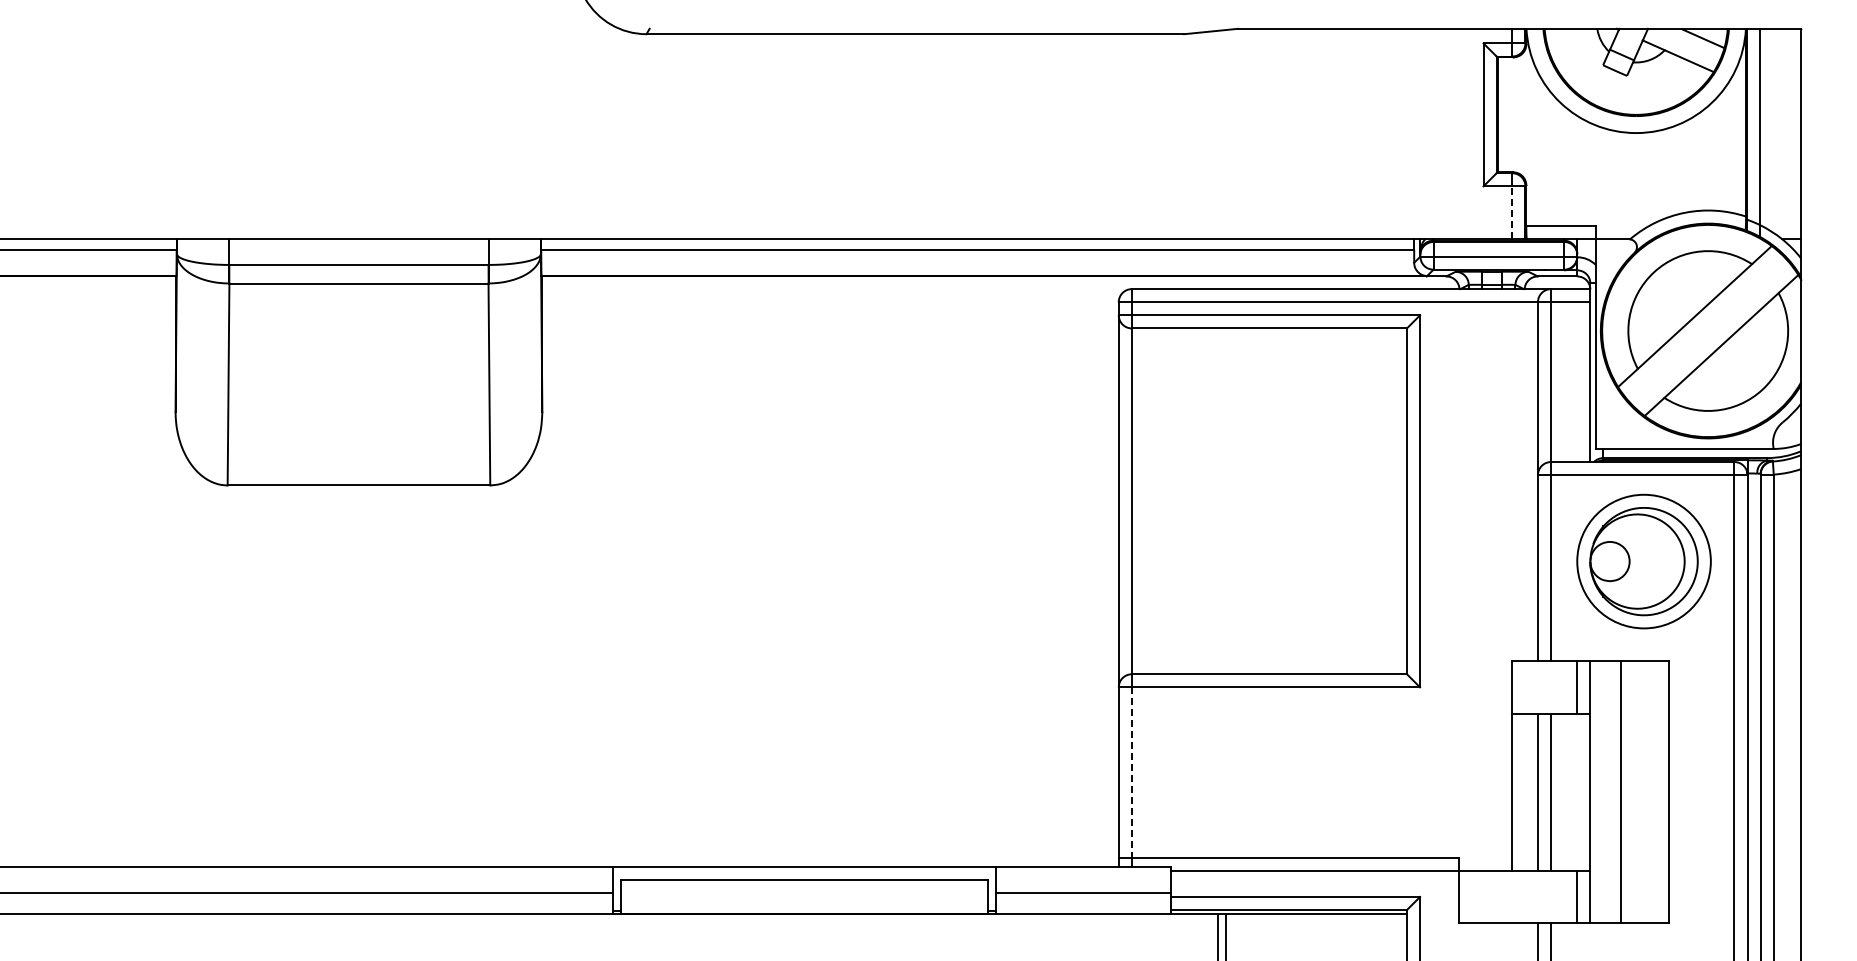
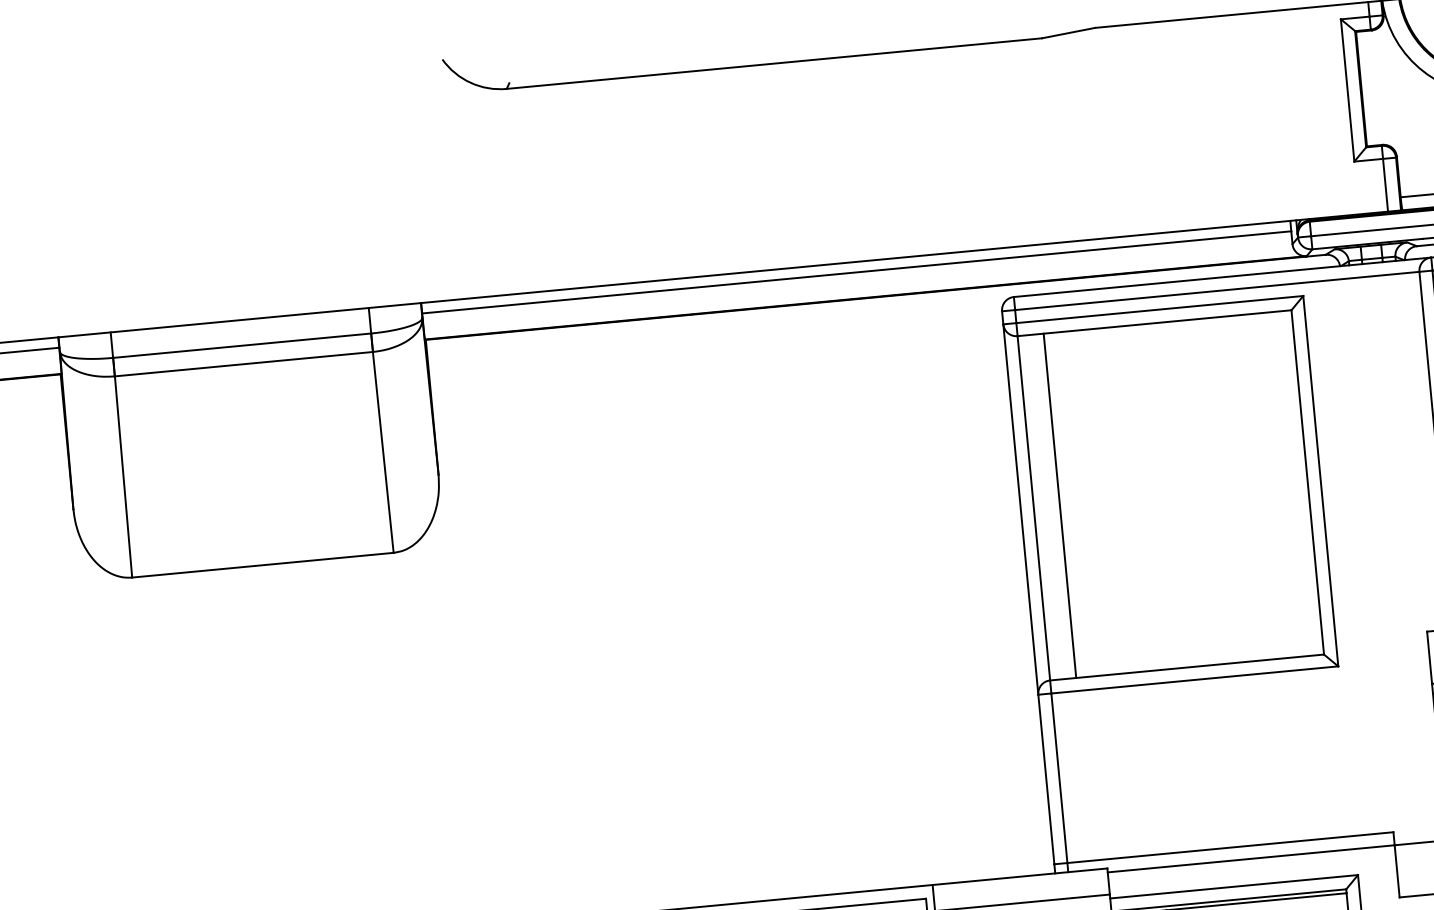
line: (1512, 212) -> (1385, 184), dashed -> solid
line: (1158, 501) -> (1060, 505), added
line: (1131, 773) -> (1059, 779), dashed -> solid

